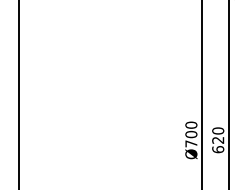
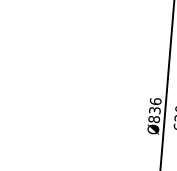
text: (191, 134) -> (155, 110), Ø700 -> Ø836

